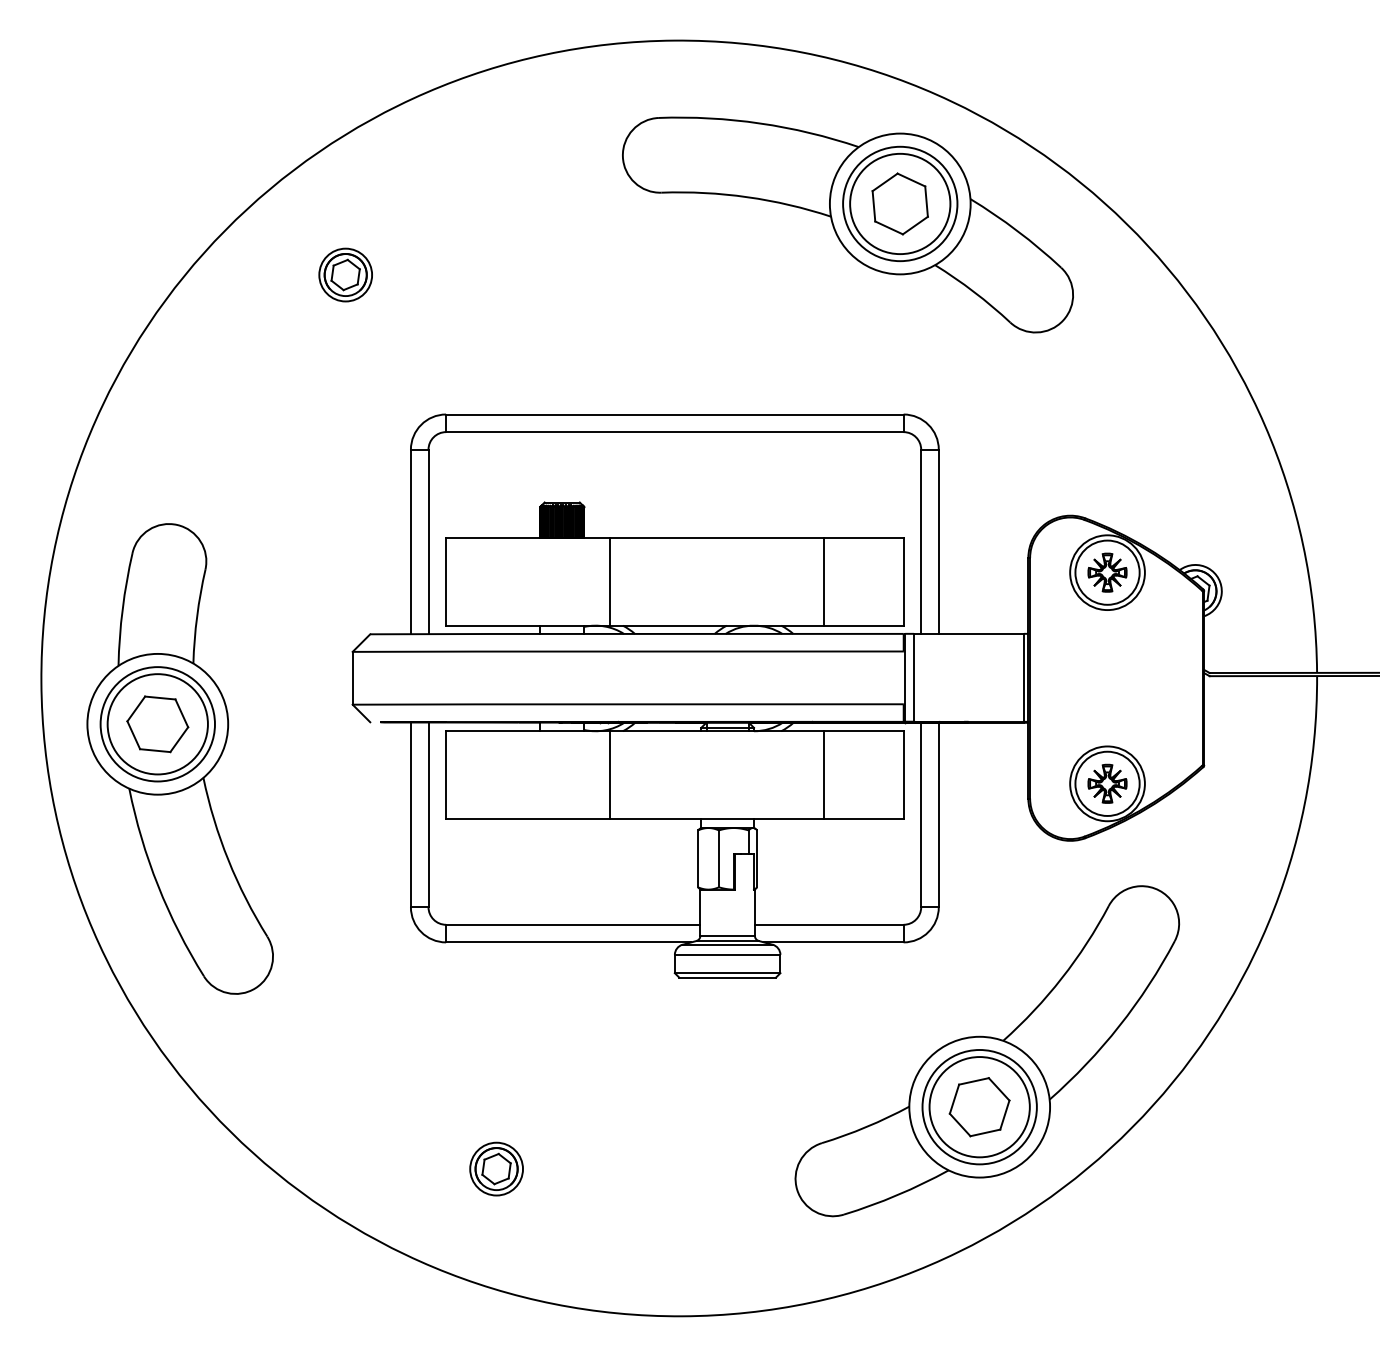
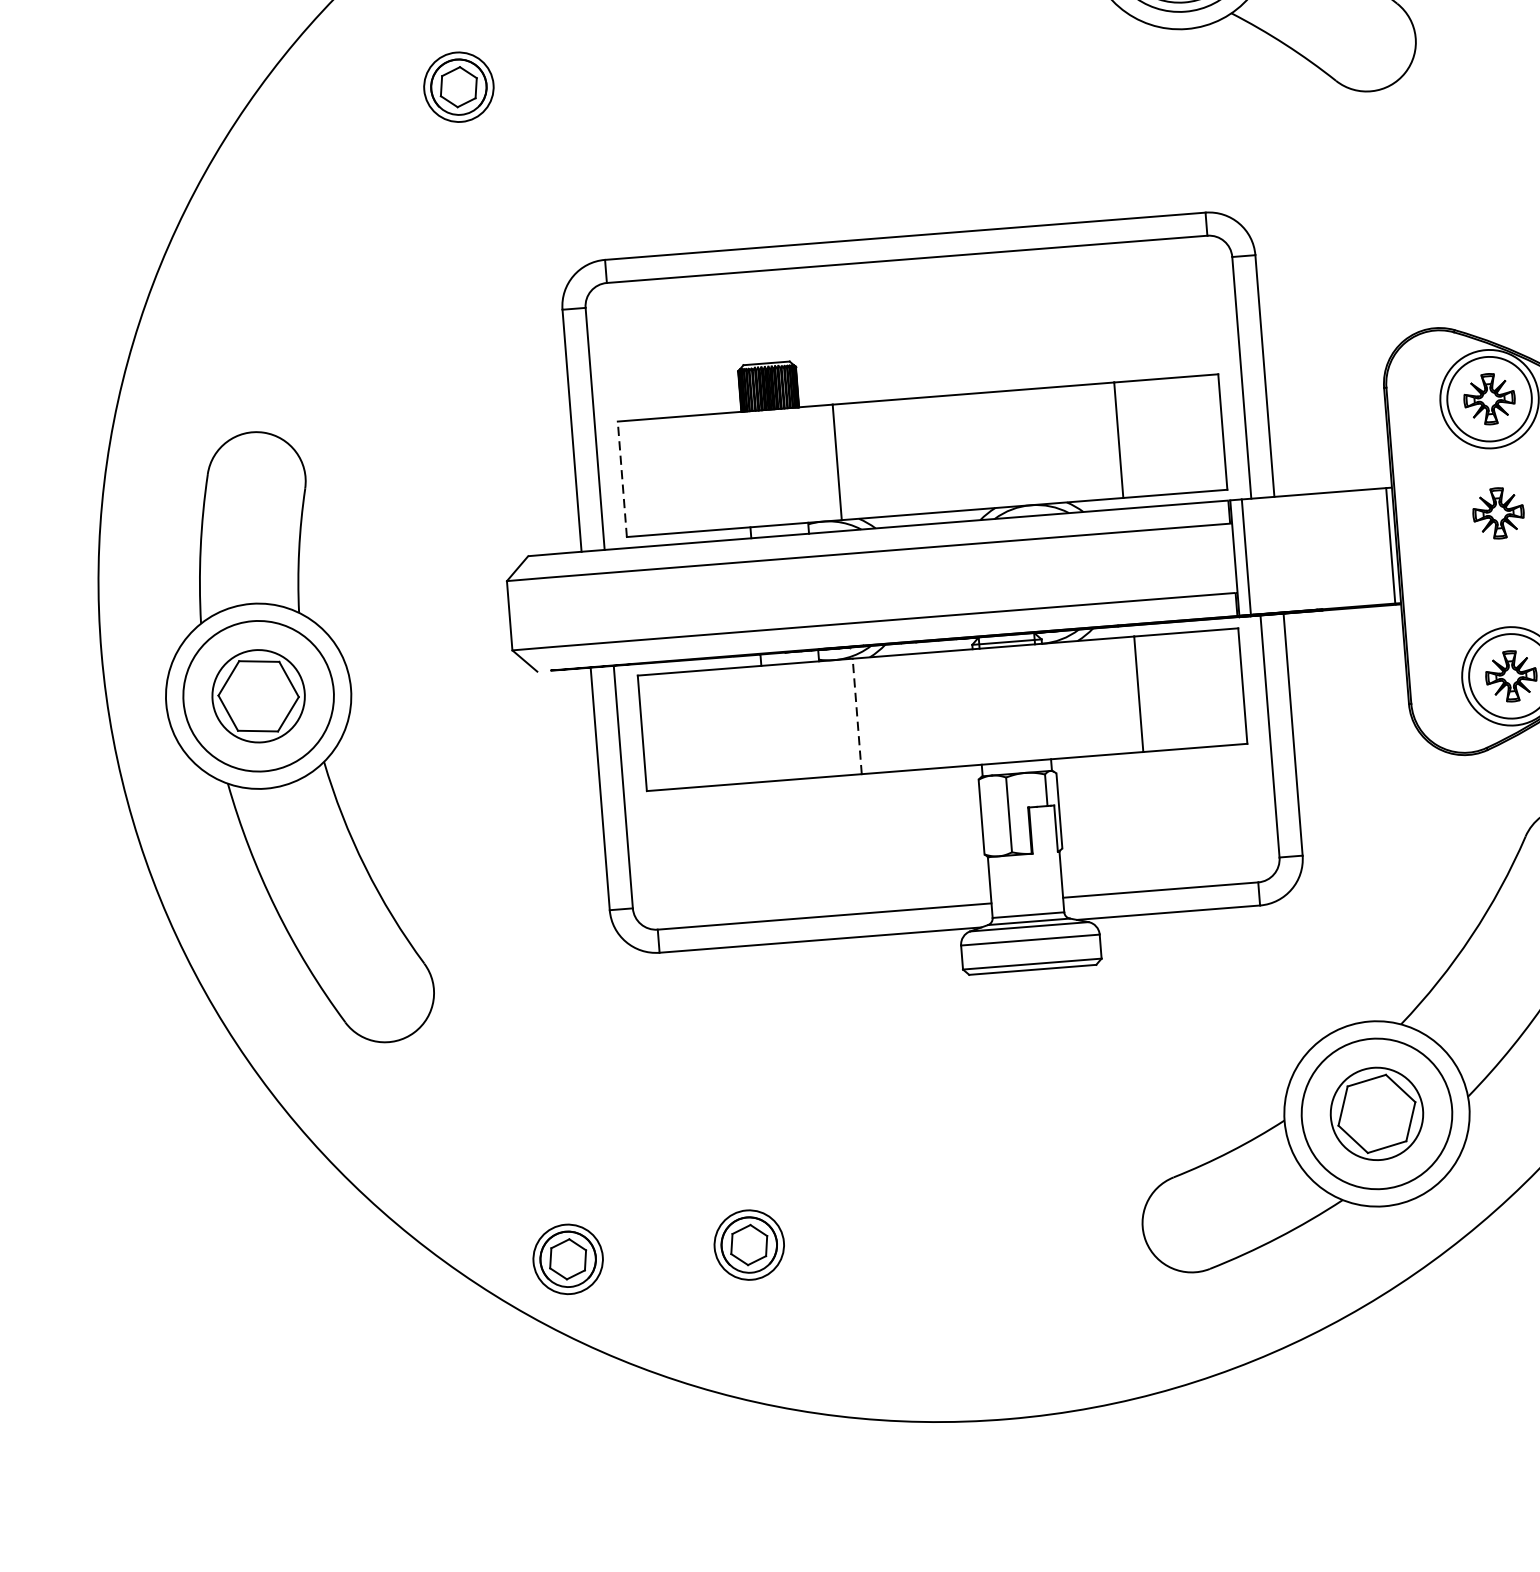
line: (446, 581) -> (622, 479), solid -> dashed
part: (1107, 659) -> (1498, 513), added
circle: (157, 724) -> (258, 696), size x0.7
line: (609, 775) -> (856, 716), solid -> dashed
circle: (979, 1107) -> (1376, 1114), size x0.7
part: (358, 1168) -> (567, 1258), added

